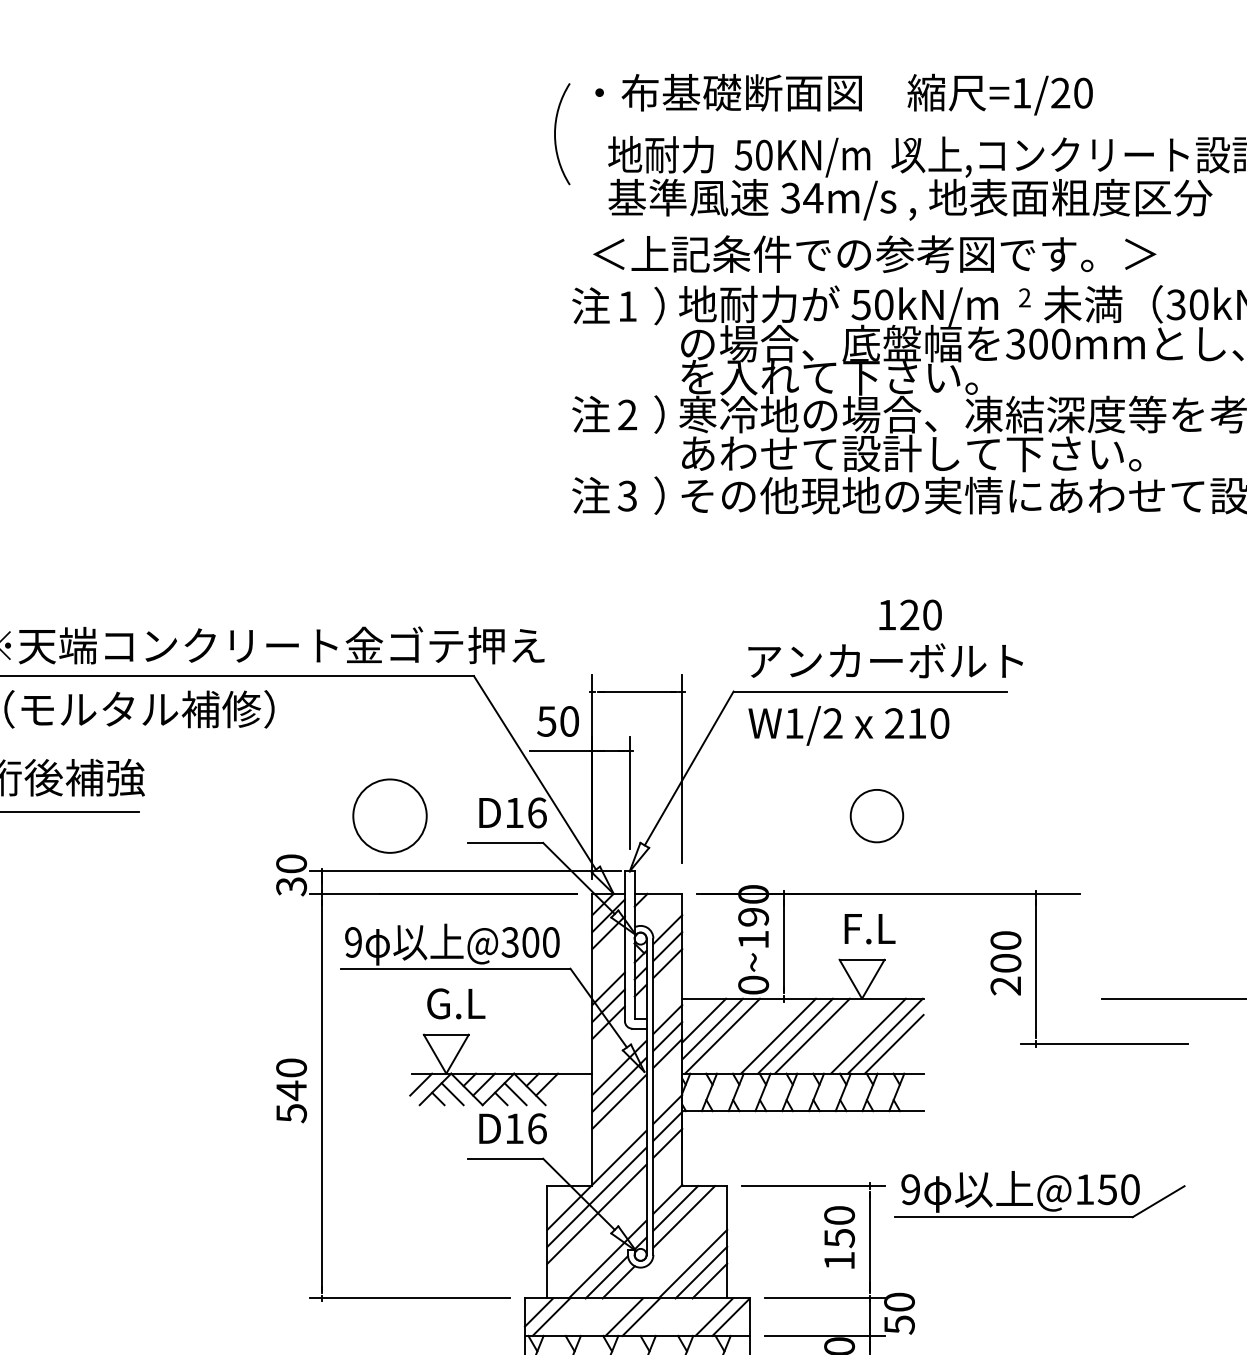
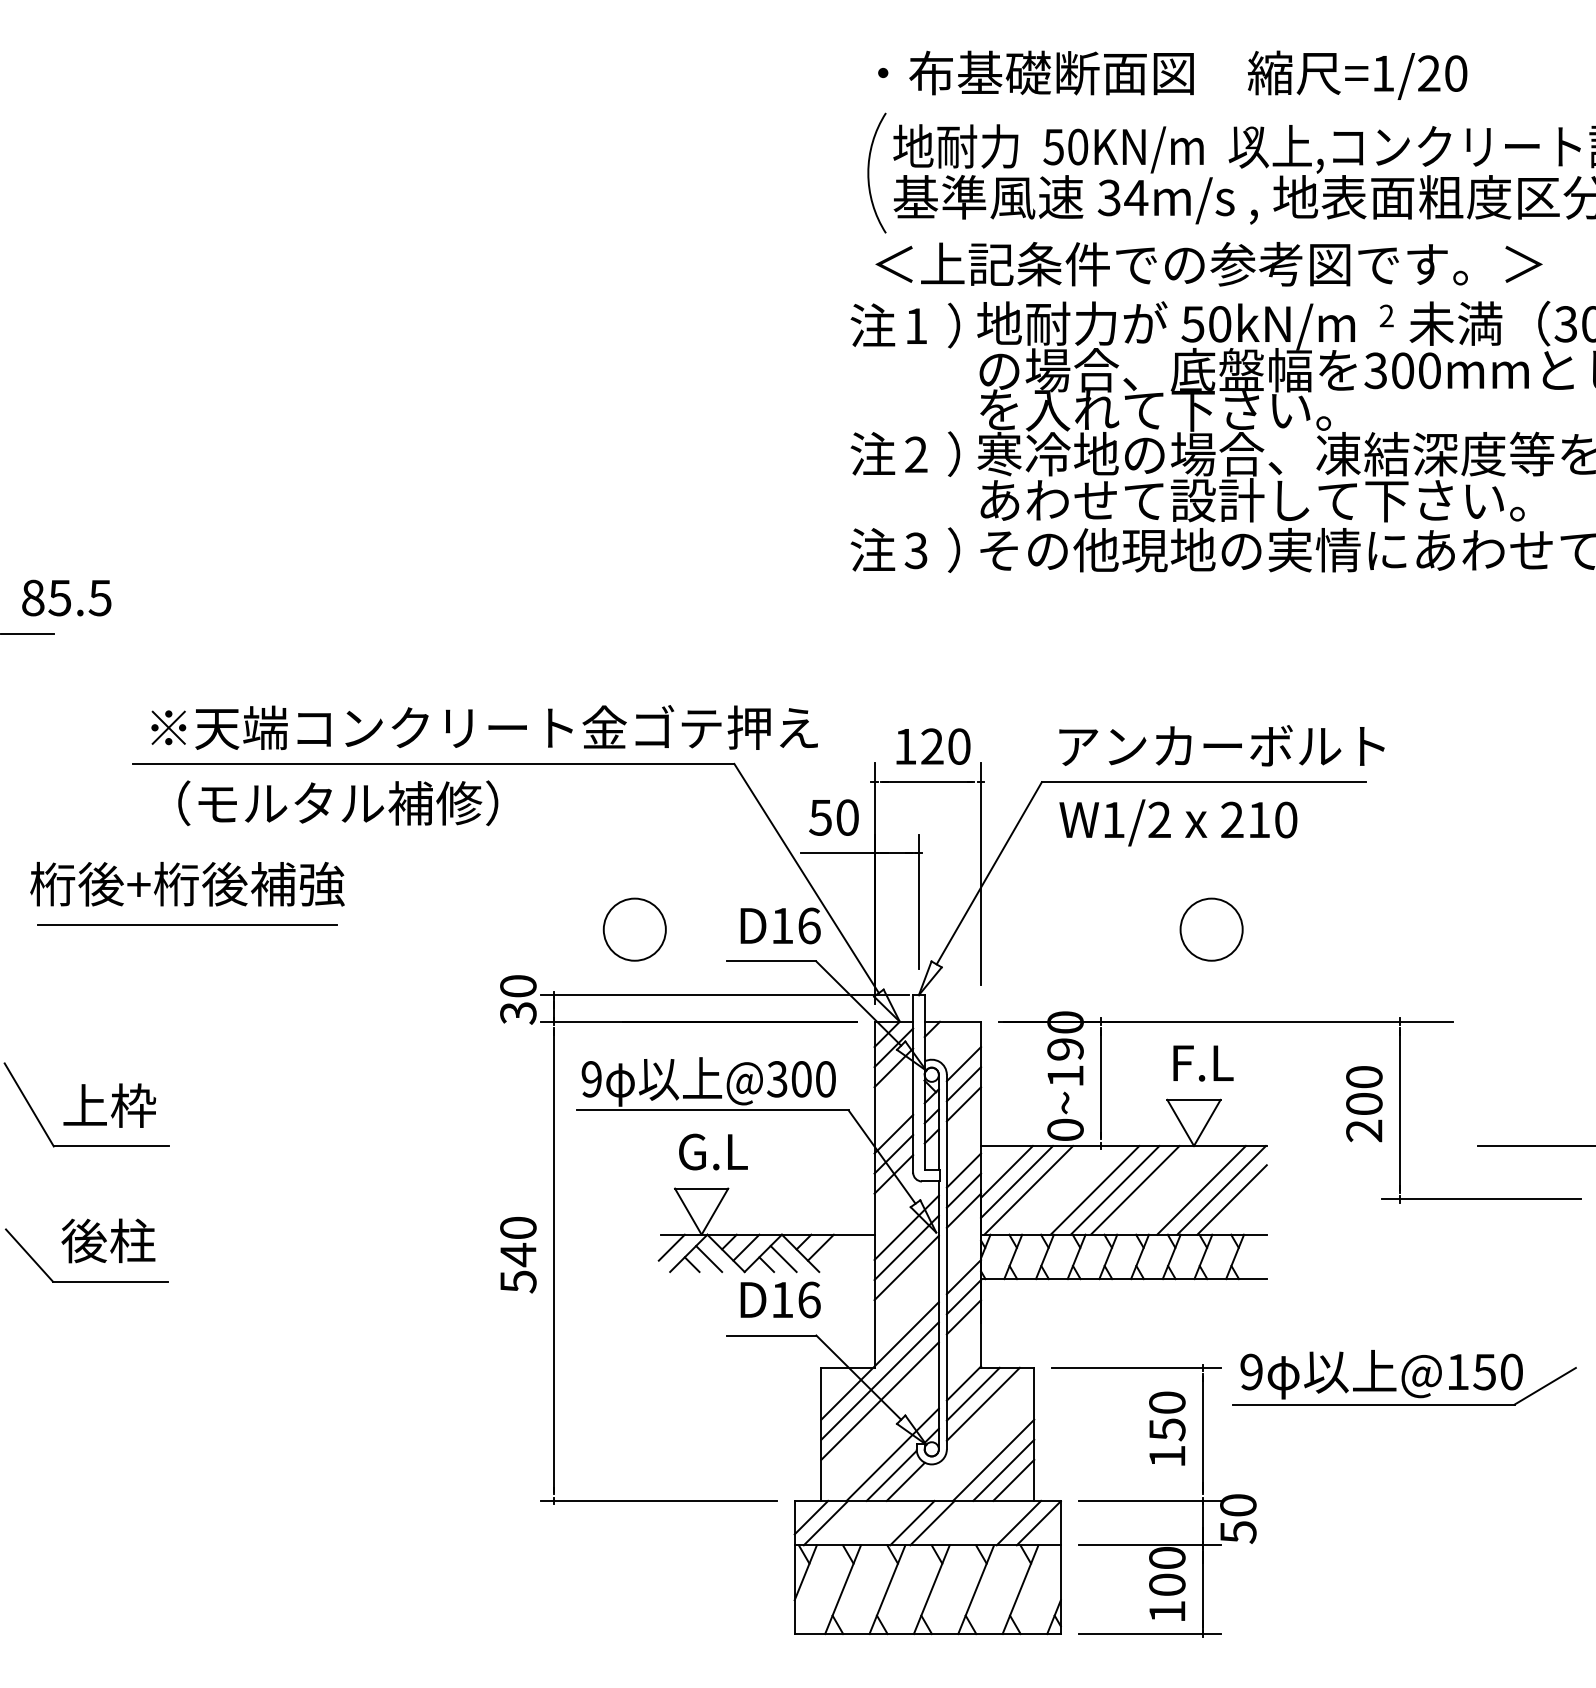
arc: (555, 133) -> (869, 172), moved
text: (910, 614) -> (933, 746), moved
circle: (389, 815) -> (634, 929), size x0.71

